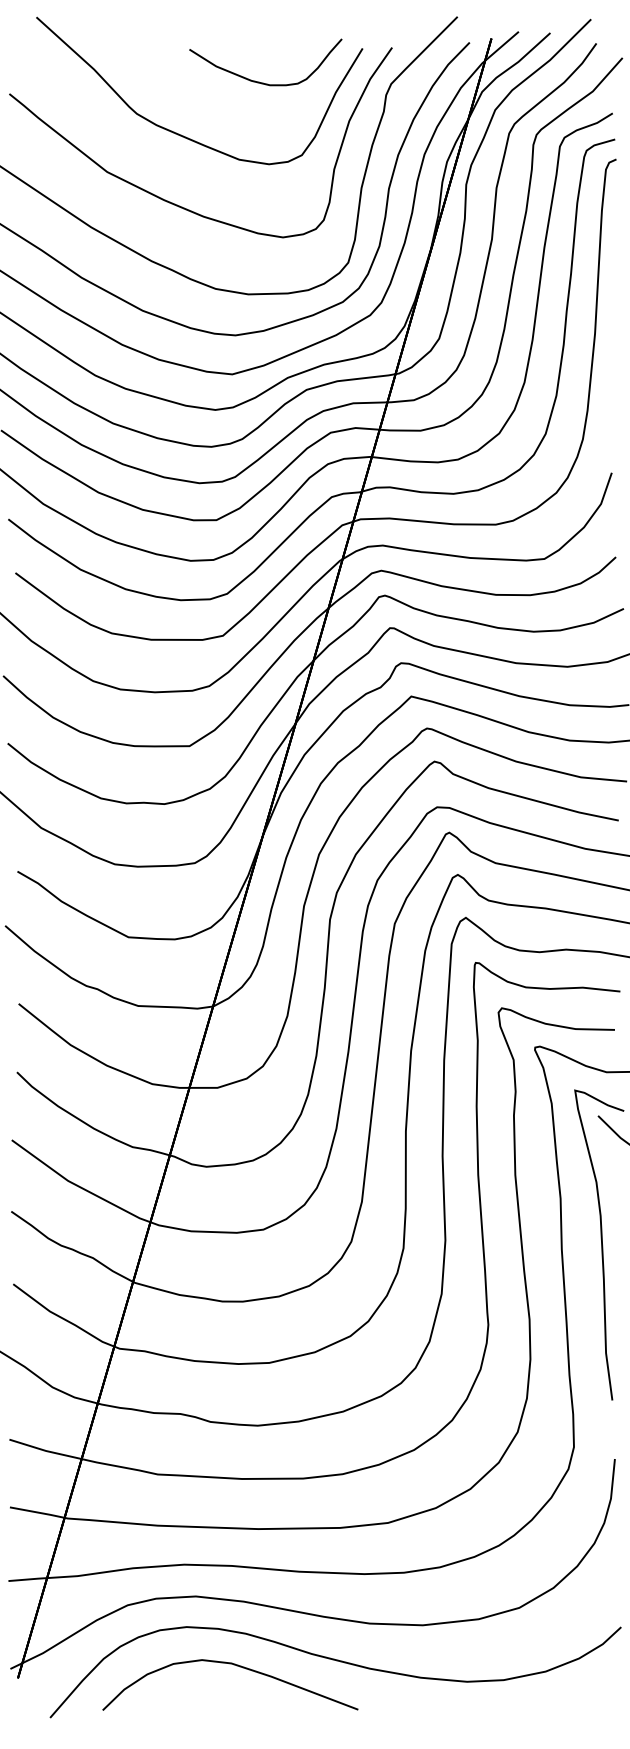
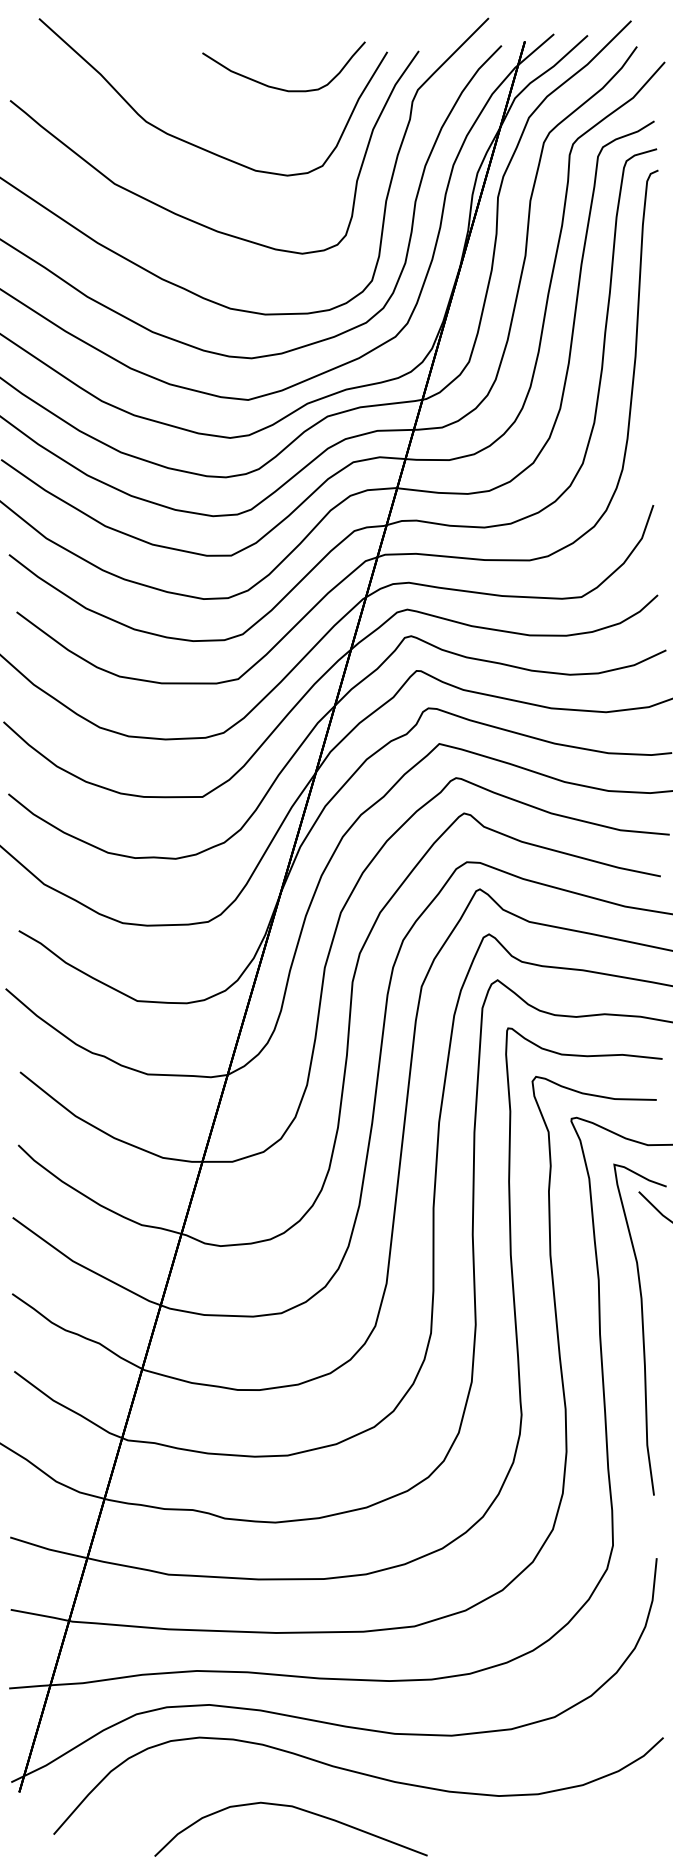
part: (236, 1666) -> (297, 1809), moved

